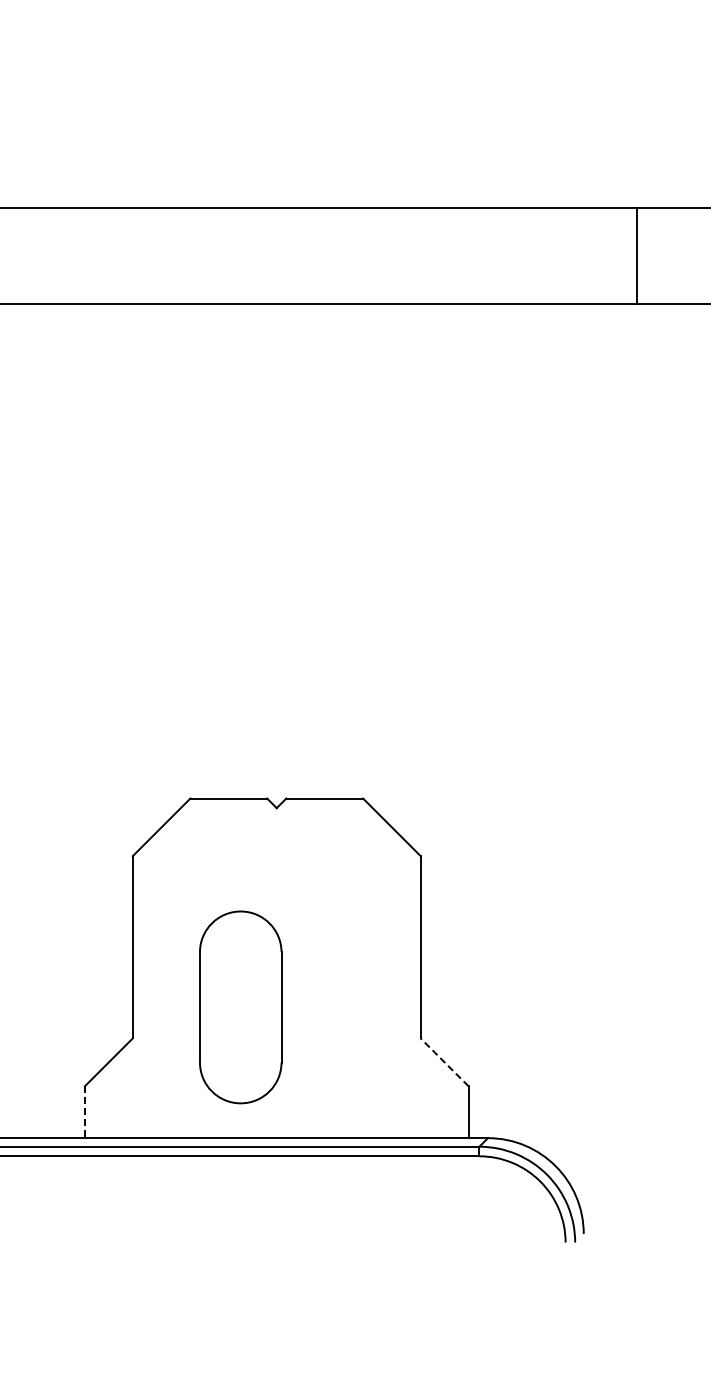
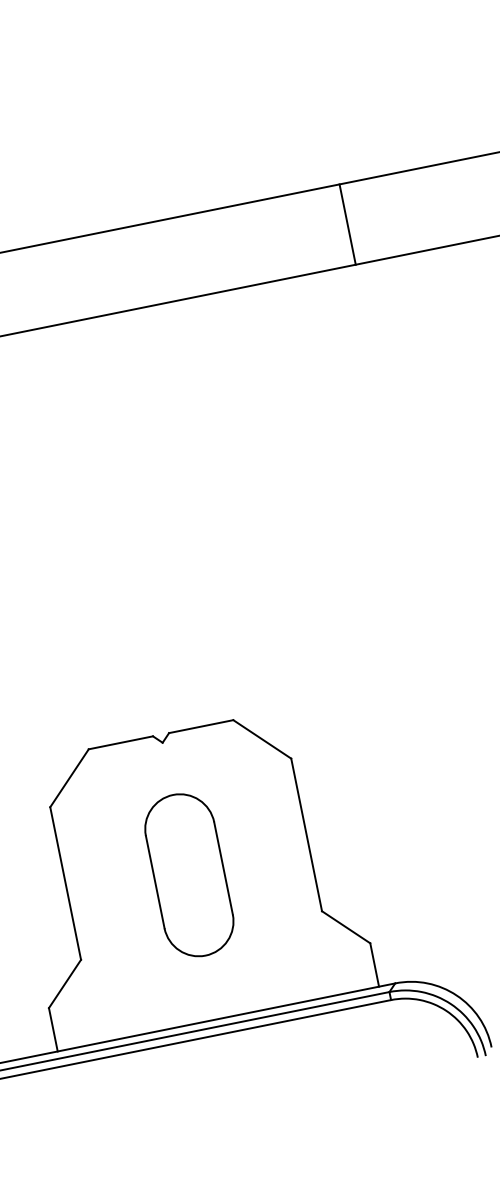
line: (637, 256) -> (348, 224), moved
part: (240, 1007) -> (189, 875), moved
line: (444, 1062) -> (346, 927), dashed -> solid
line: (84, 1112) -> (53, 1030), dashed -> solid

